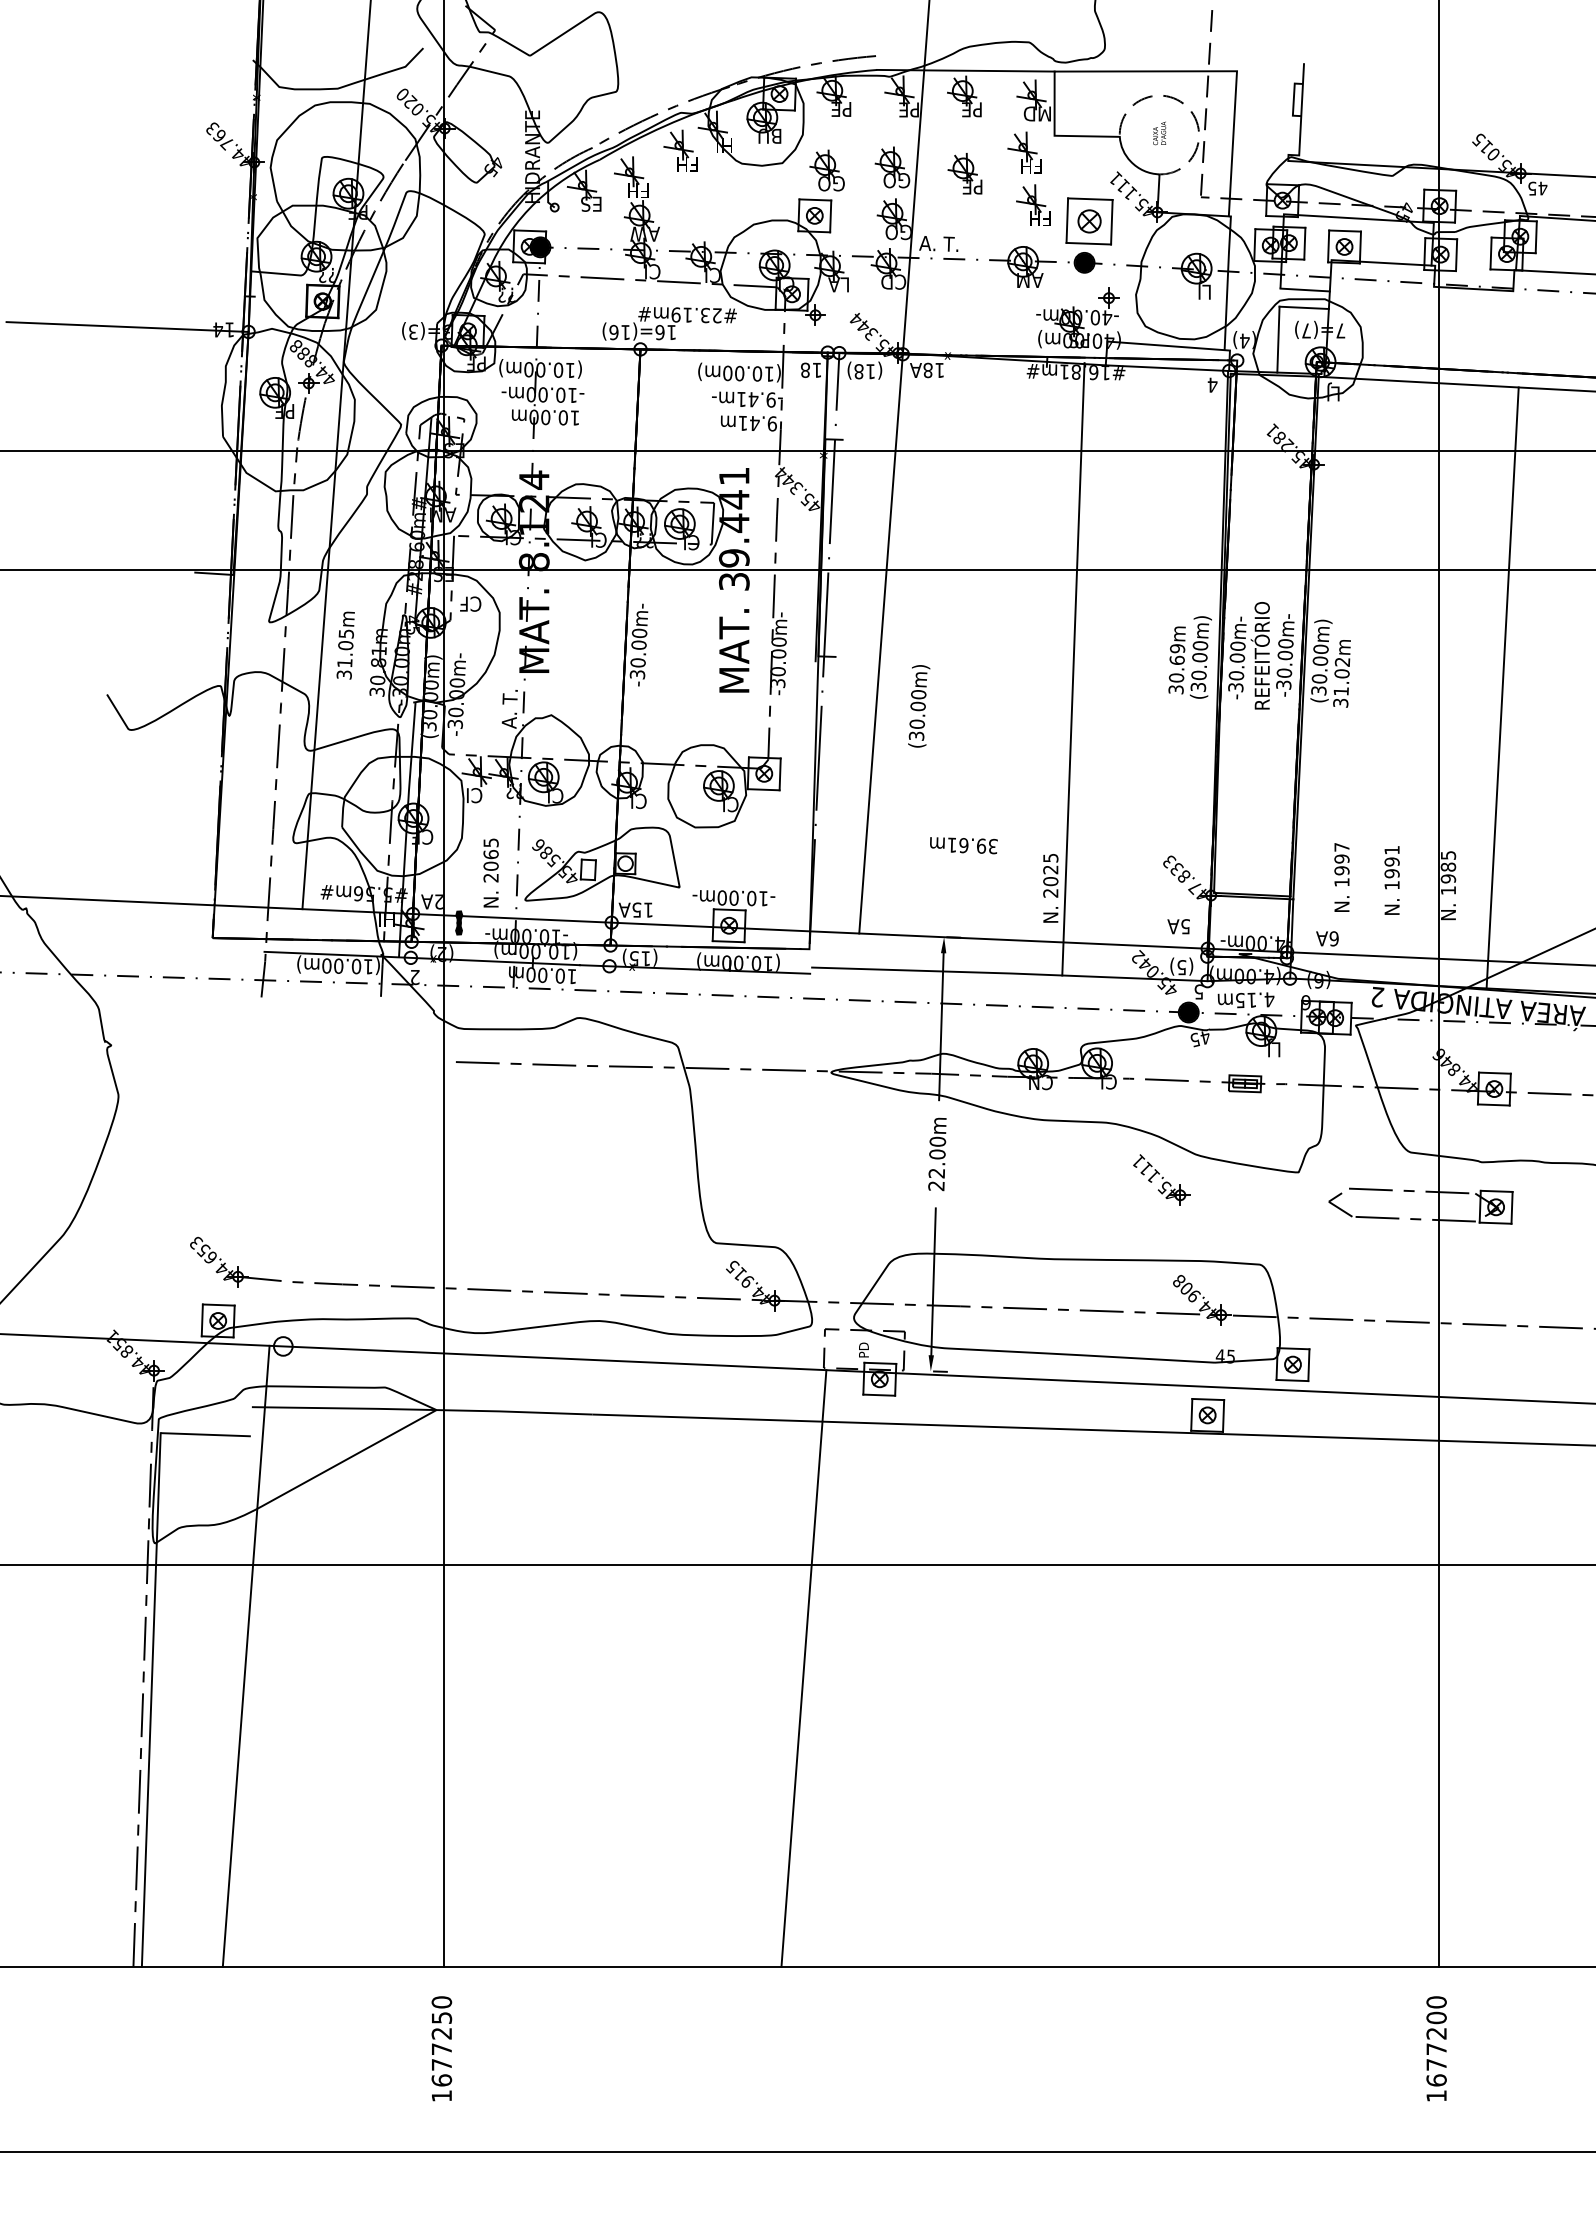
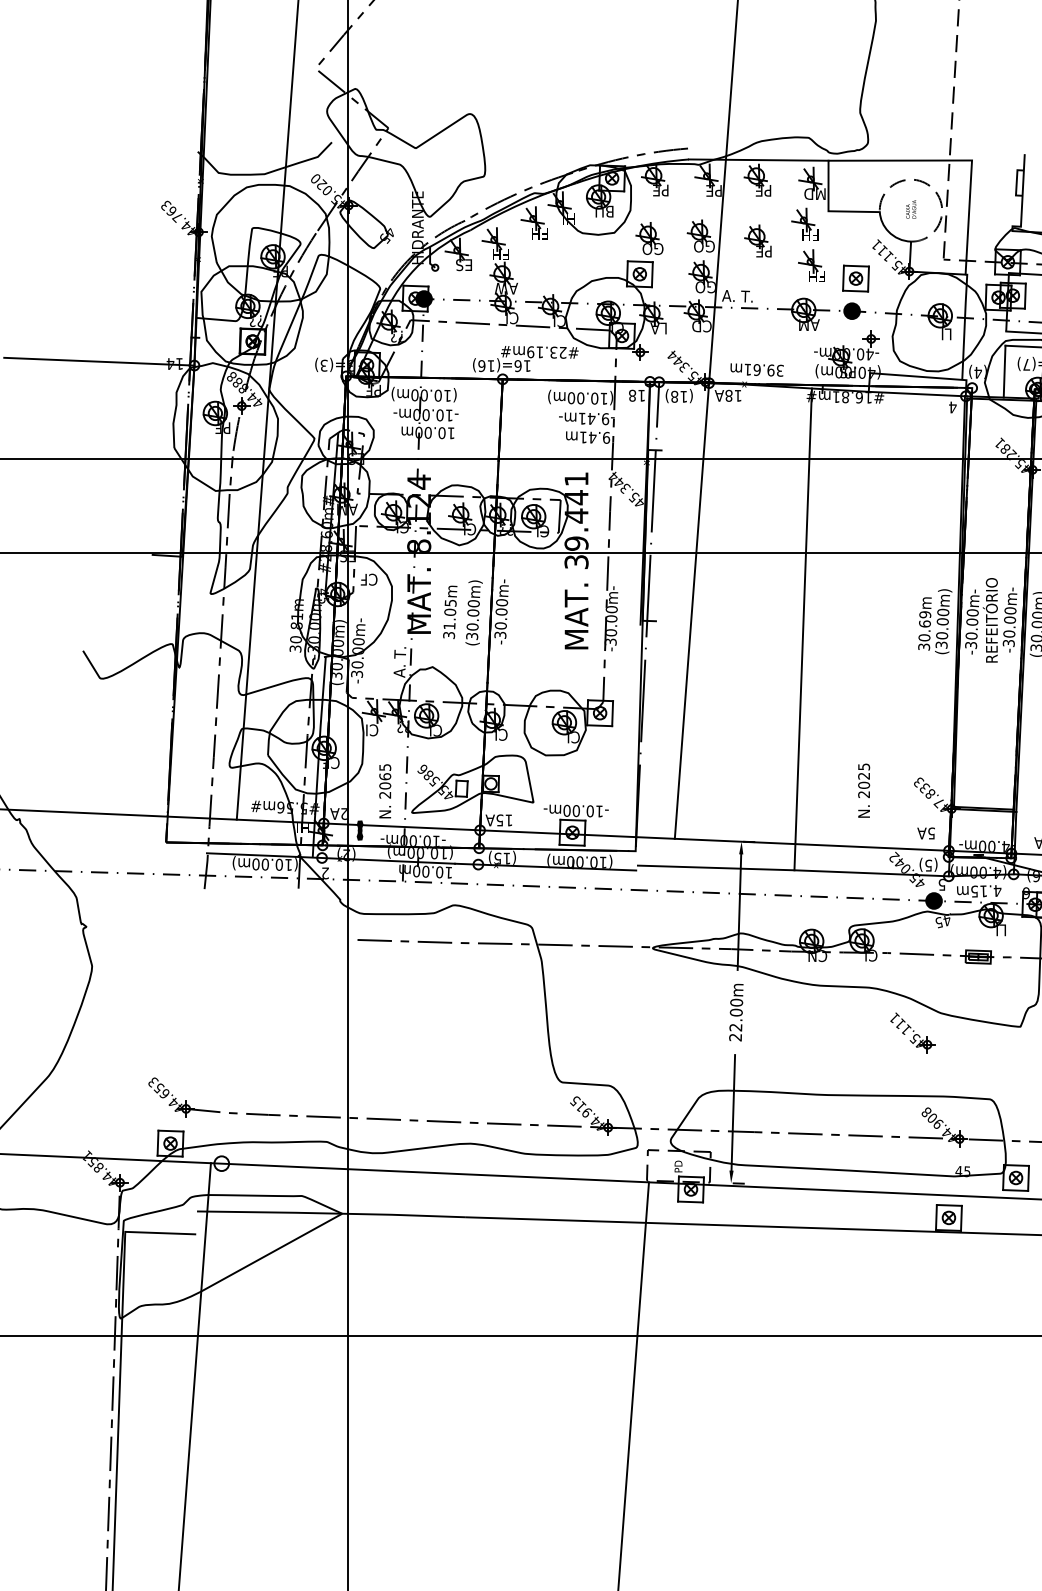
part: (1089, 221) -> (855, 278), size x0.71
text: (345, 645) -> (450, 612), moved
line: (1073, 669) -> (803, 629), moved
text: (919, 706) -> (474, 613), moved
text: (963, 845) -> (756, 369), moved
text: (1050, 888) -> (863, 790), moved

